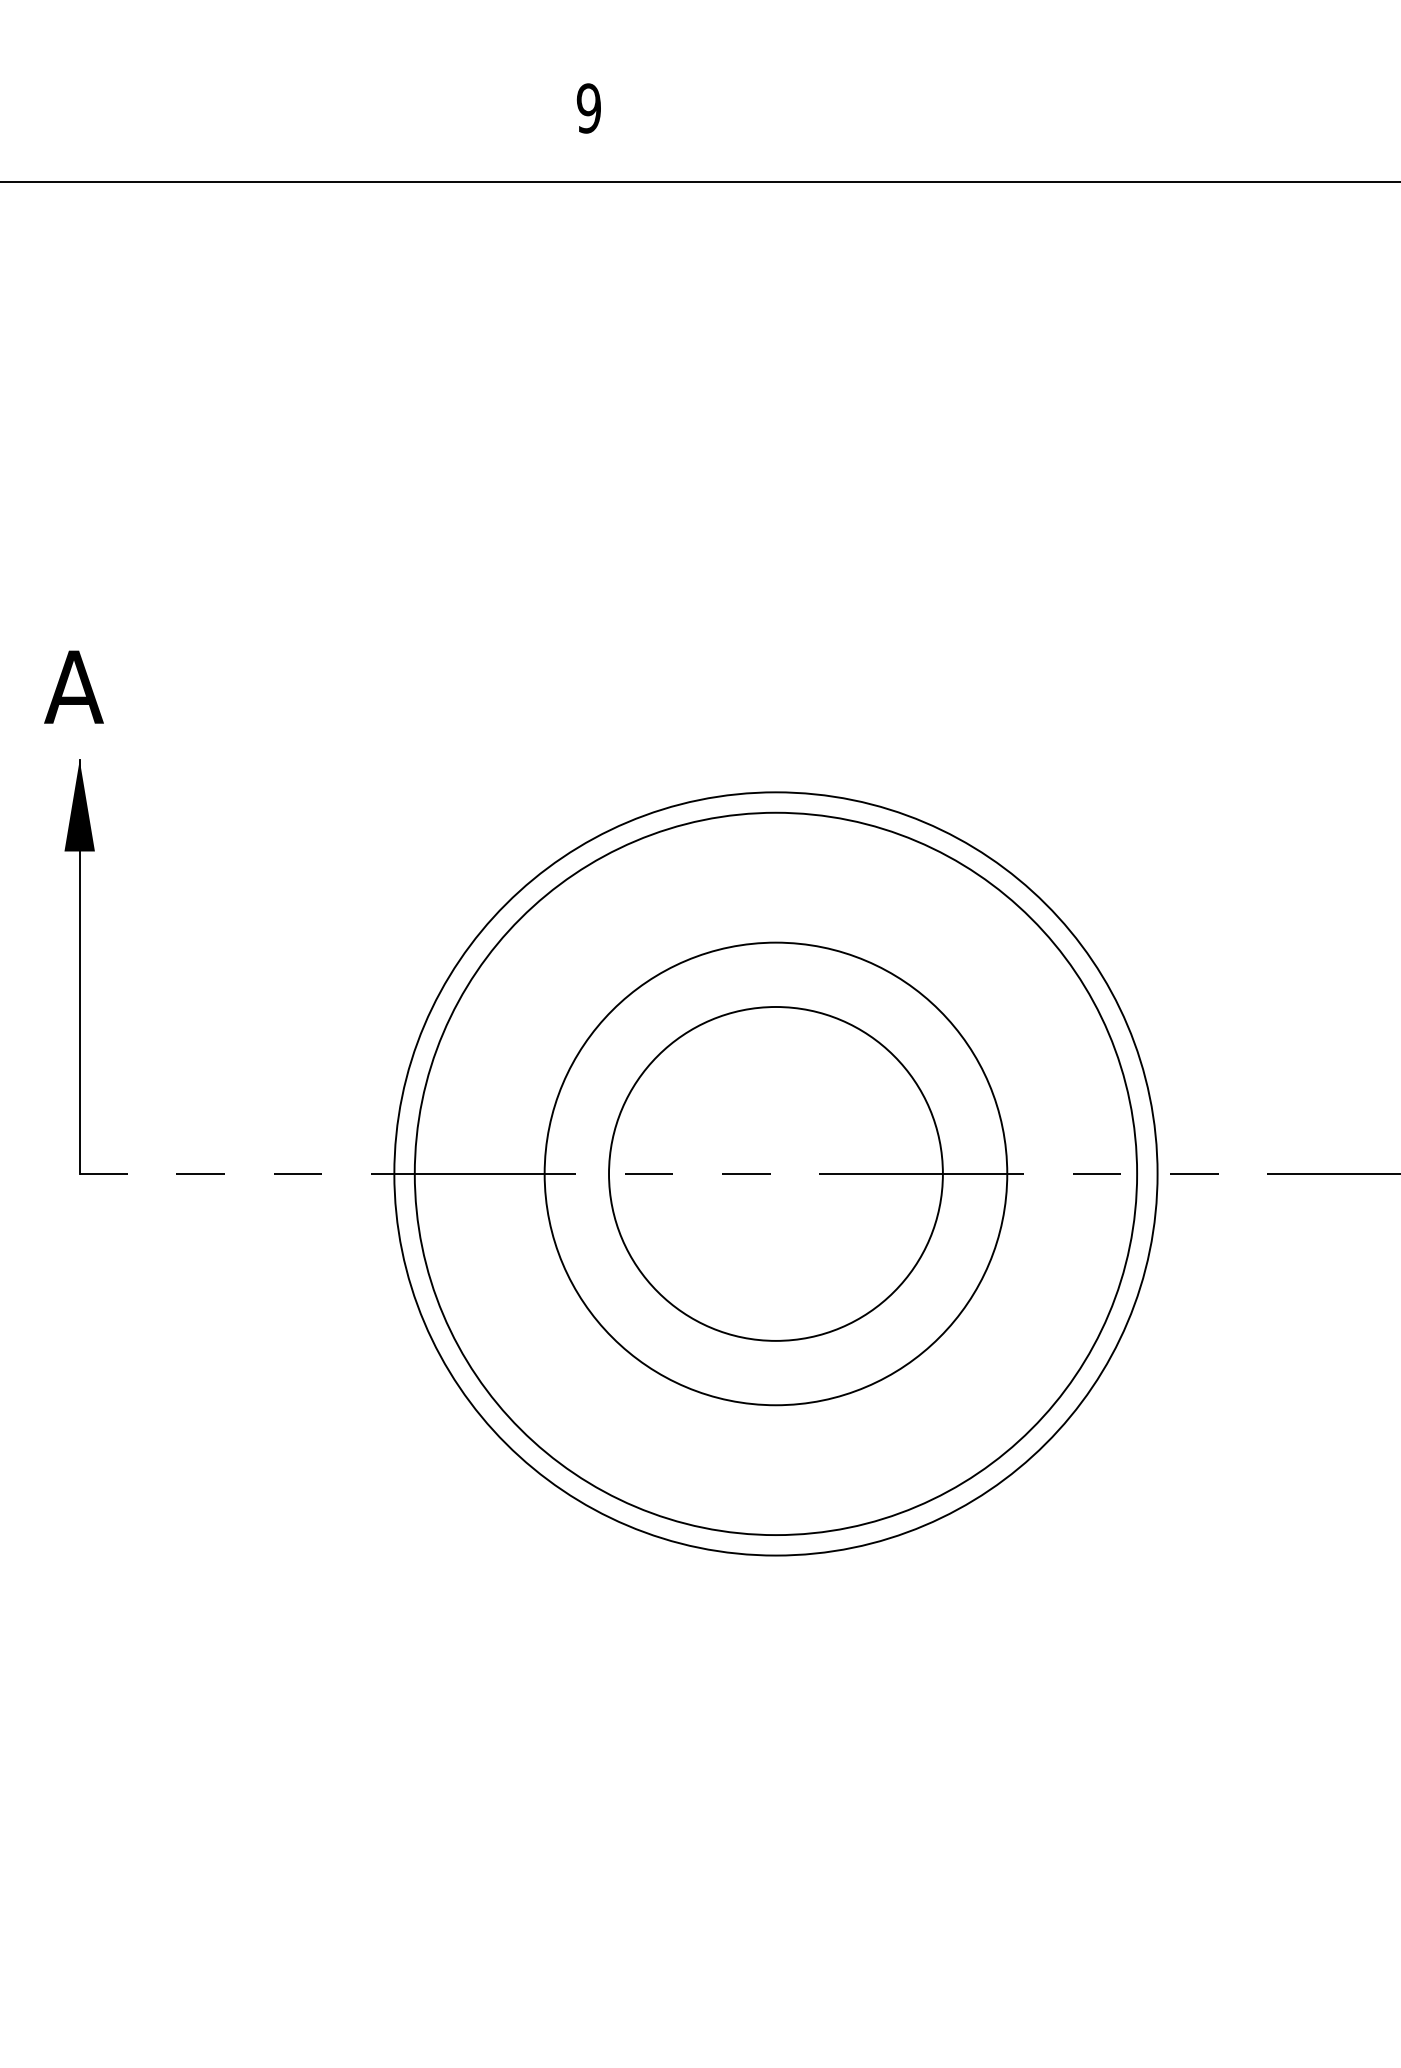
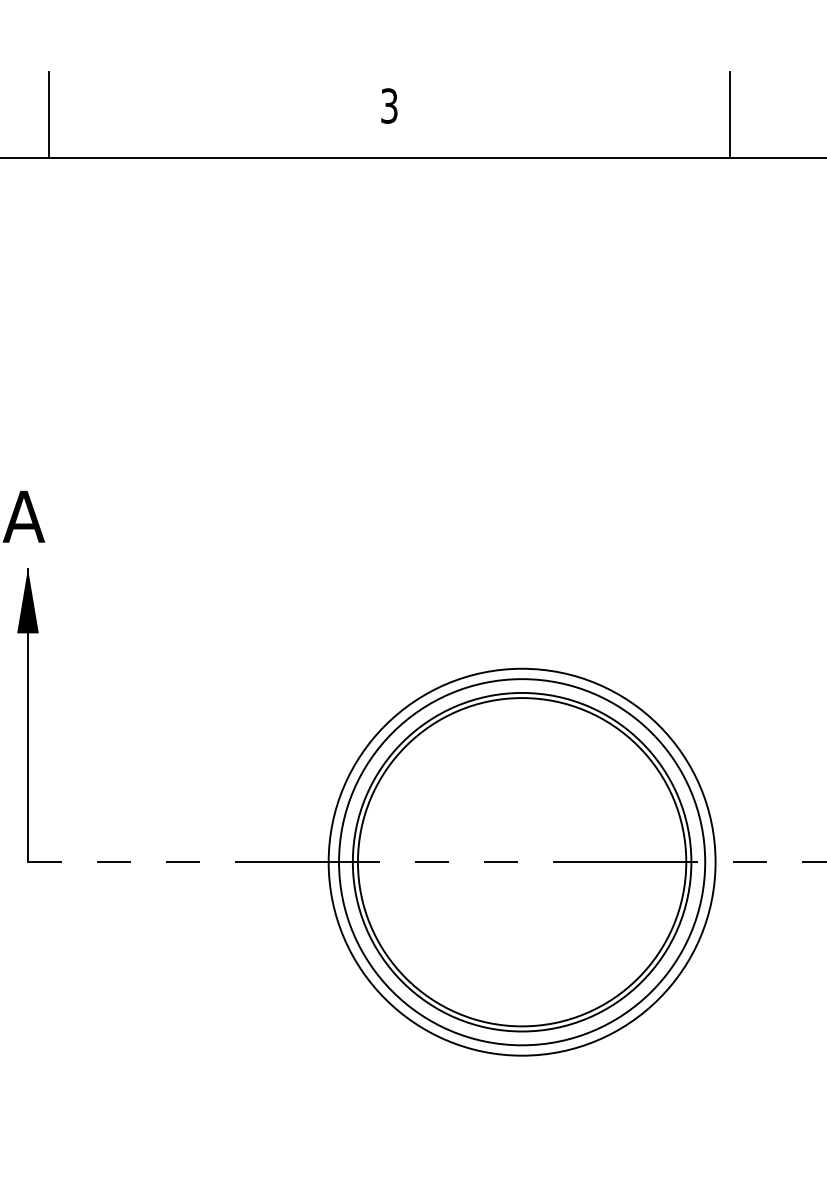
text: (588, 108) -> (389, 106), 9 -> 3
line: (109, 120) -> (49, 114), added
line: (1068, 120) -> (729, 114), added
circle: (775, 1173) -> (521, 861), size x0.71
circle: (775, 1173) -> (521, 861), size x0.71
circle: (775, 1173) -> (521, 861), size x1.43

